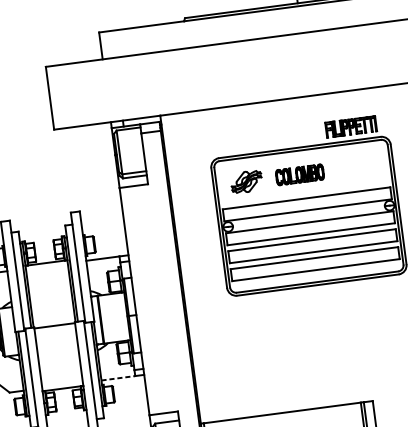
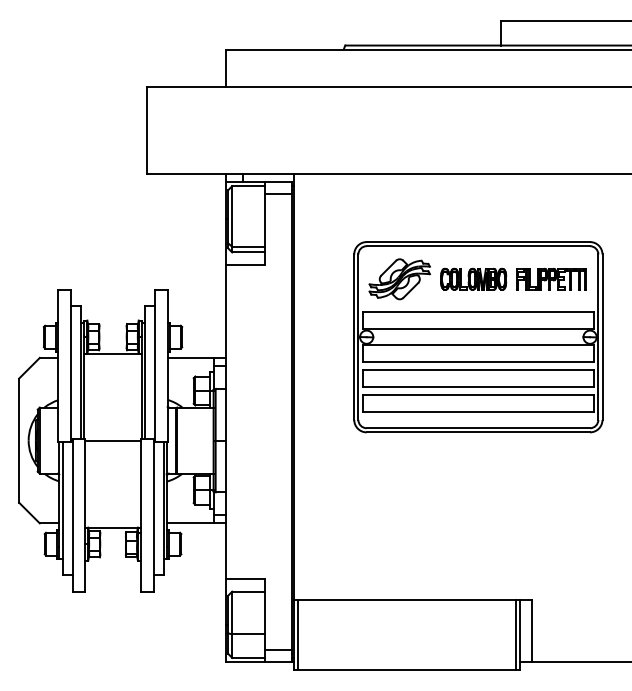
part: (350, 126) -> (551, 278), moved
part: (246, 182) -> (399, 279), size x1.43
line: (118, 378) -> (190, 523), dashed -> solid

